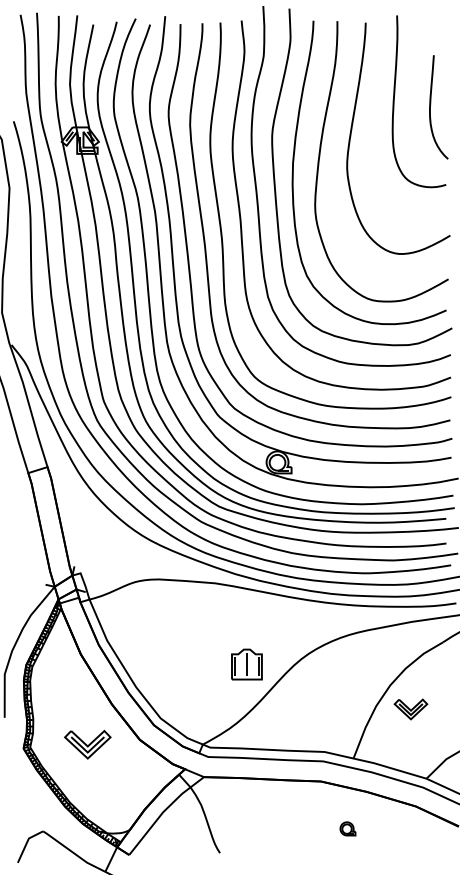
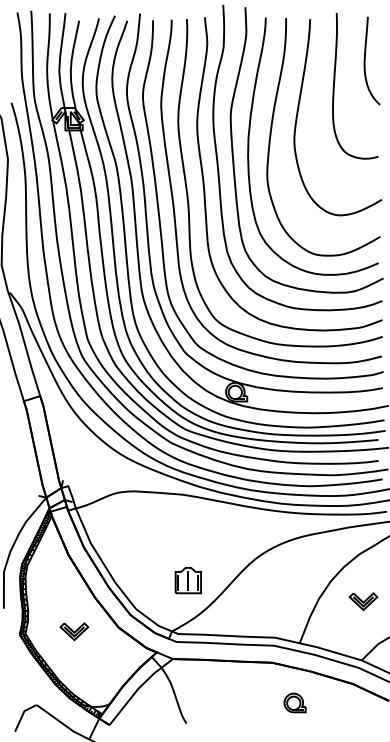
curve: (431, 106) -> (365, 60), moved
part: (245, 664) -> (187, 580), moved
part: (410, 709) -> (363, 601), moved
part: (87, 744) -> (74, 631), size x0.71
part: (347, 828) -> (294, 702), size x1.67

